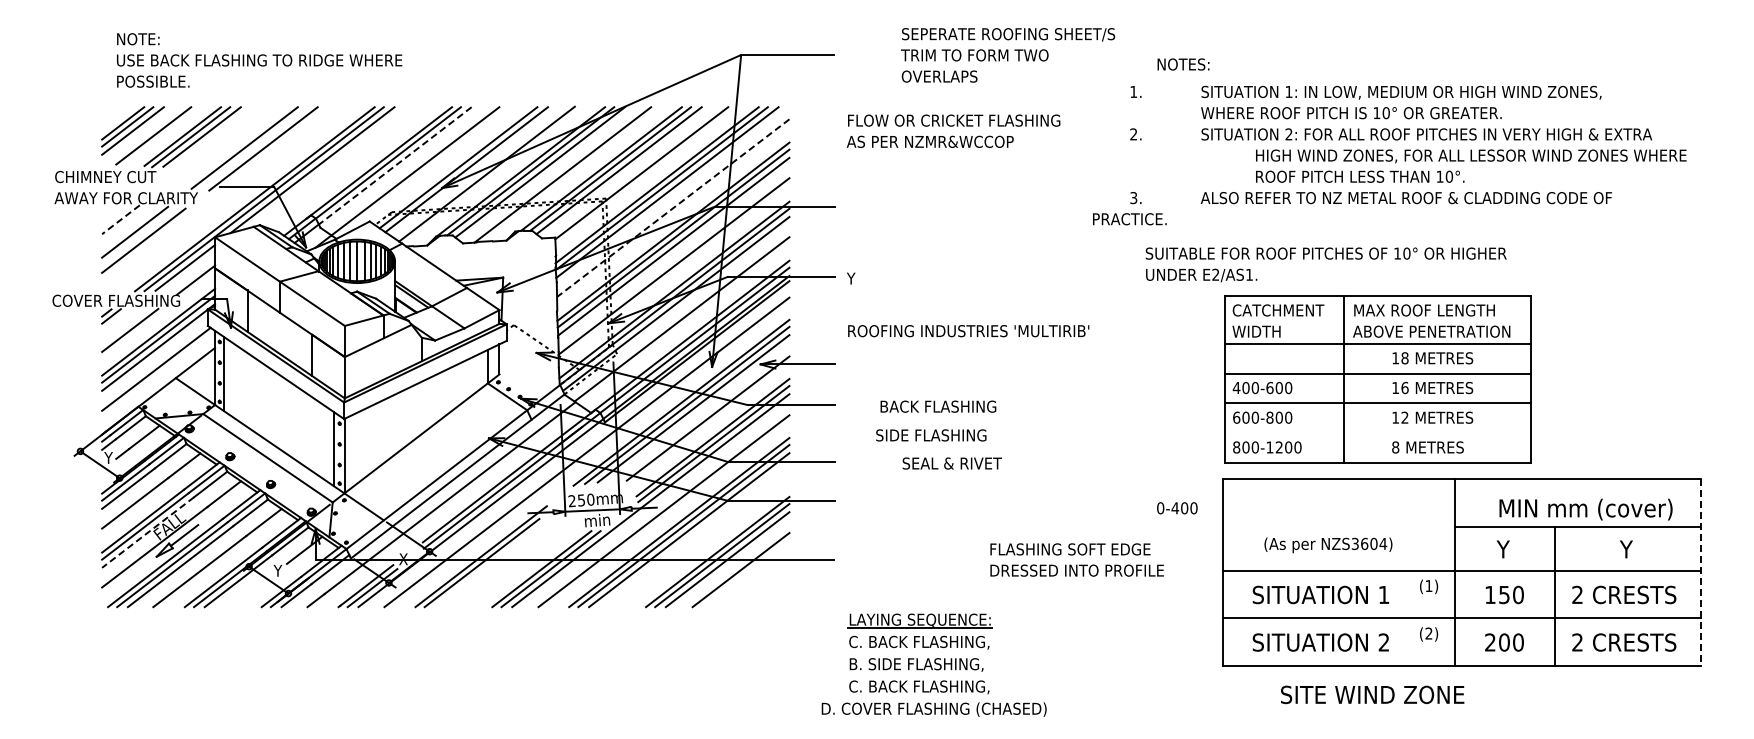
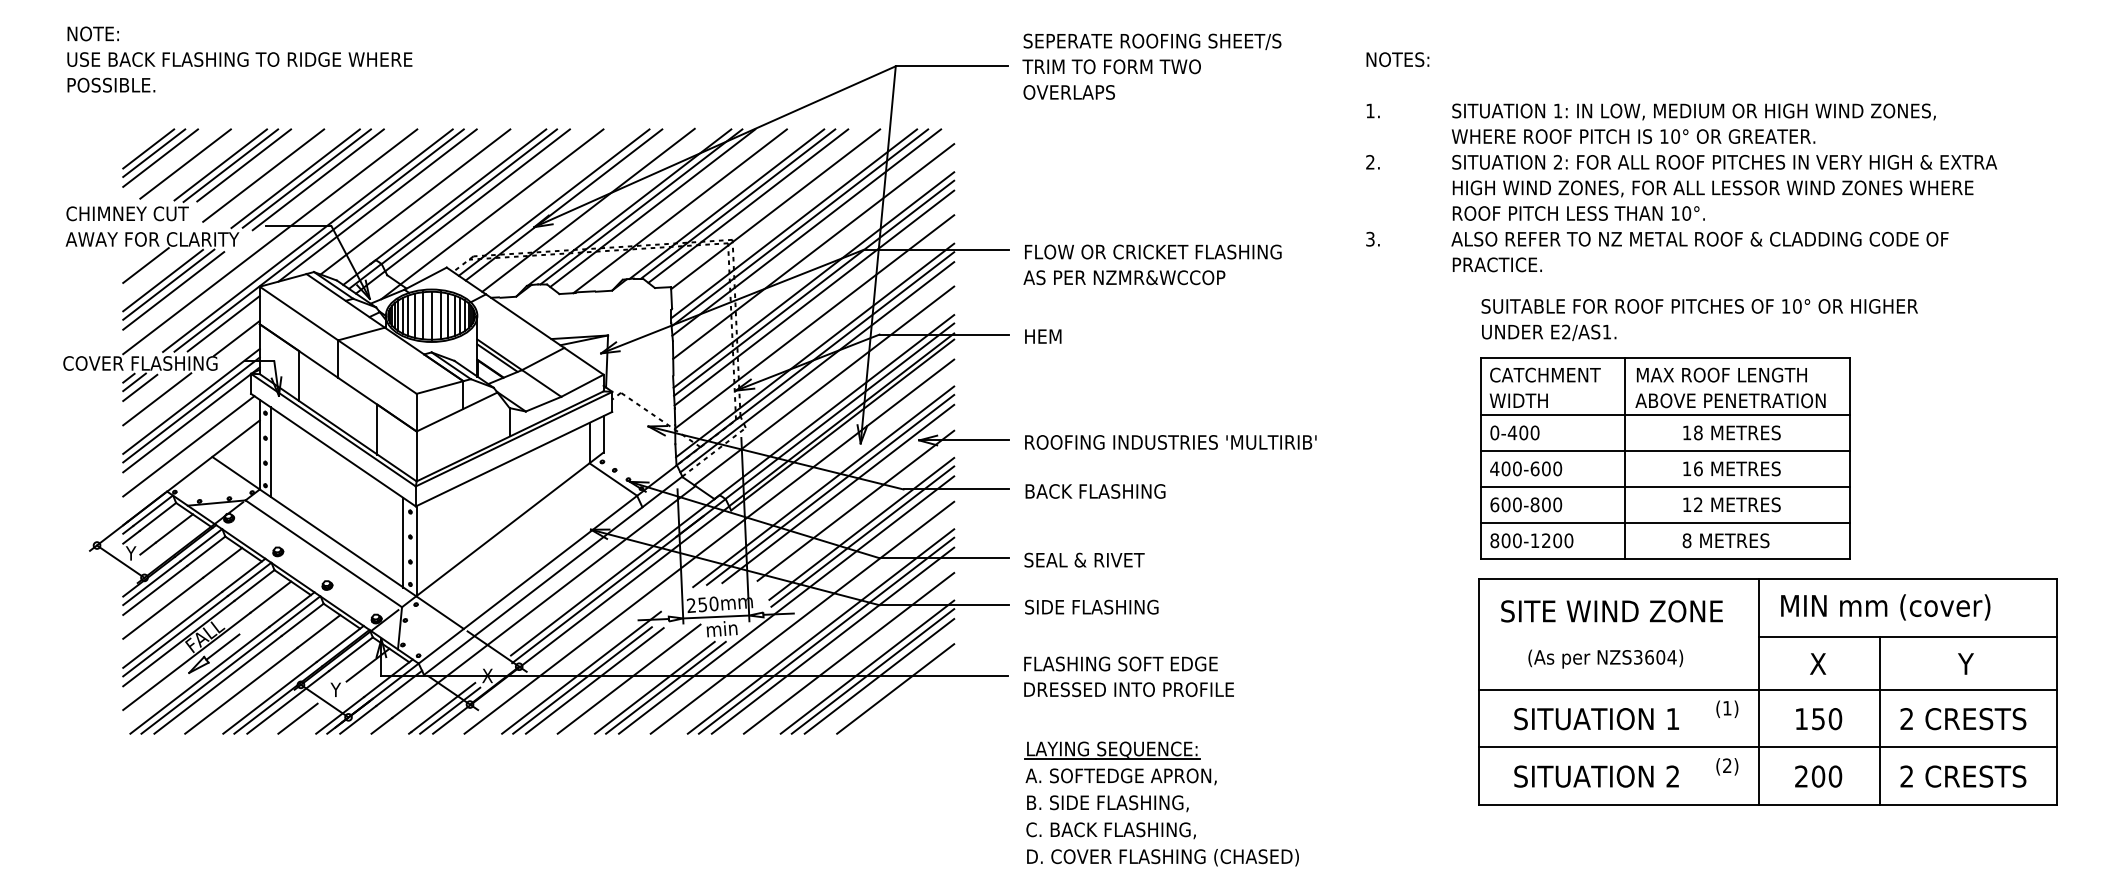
text: (1008, 55) -> (1152, 66), moved
text: (259, 60) -> (239, 59), moved
text: (1183, 64) -> (1397, 59), moved
text: (953, 130) -> (1152, 263), moved
line: (218, 145) -> (263, 175), added
line: (254, 147) -> (307, 178), added
text: (1471, 165) -> (1713, 199), moved
line: (394, 166) -> (476, 201), dashed -> solid
line: (343, 167) -> (415, 202), added
line: (223, 200) -> (269, 242), added
line: (672, 208) -> (812, 251), dashed -> solid
line: (120, 219) -> (145, 265), dashed -> solid
text: (1129, 219) -> (1497, 265), moved
line: (139, 235) -> (168, 284), added
text: (1325, 264) -> (1698, 319), moved
text: (862, 278) -> (1042, 336), Y -> HEM
line: (116, 320) -> (140, 387), added
text: (968, 331) -> (1170, 442), moved
text: (938, 406) -> (1095, 491), moved
line: (1377, 432) -> (1665, 522), added
text: (931, 435) -> (1092, 607), moved
text: (951, 463) -> (1083, 560), moved
text: (1177, 508) -> (1515, 433), moved
text: (1585, 509) -> (1885, 607), moved
line: (147, 532) -> (178, 643), dashed -> solid
line: (702, 540) -> (849, 653), added
text: (1503, 549) -> (1817, 664), Y -> X
text: (1076, 559) -> (1128, 676), moved
line: (520, 561) -> (629, 678), added
line: (492, 563) -> (595, 681), added
line: (1701, 573) -> (2056, 693), dashed -> solid
line: (246, 594) -> (297, 718), added
text: (927, 642) -> (1121, 776), C. BACK FLASHING, -> A. SOFTEDGE APRON,
text: (1372, 694) -> (1611, 610), moved
text: (933, 709) -> (1162, 857), moved

